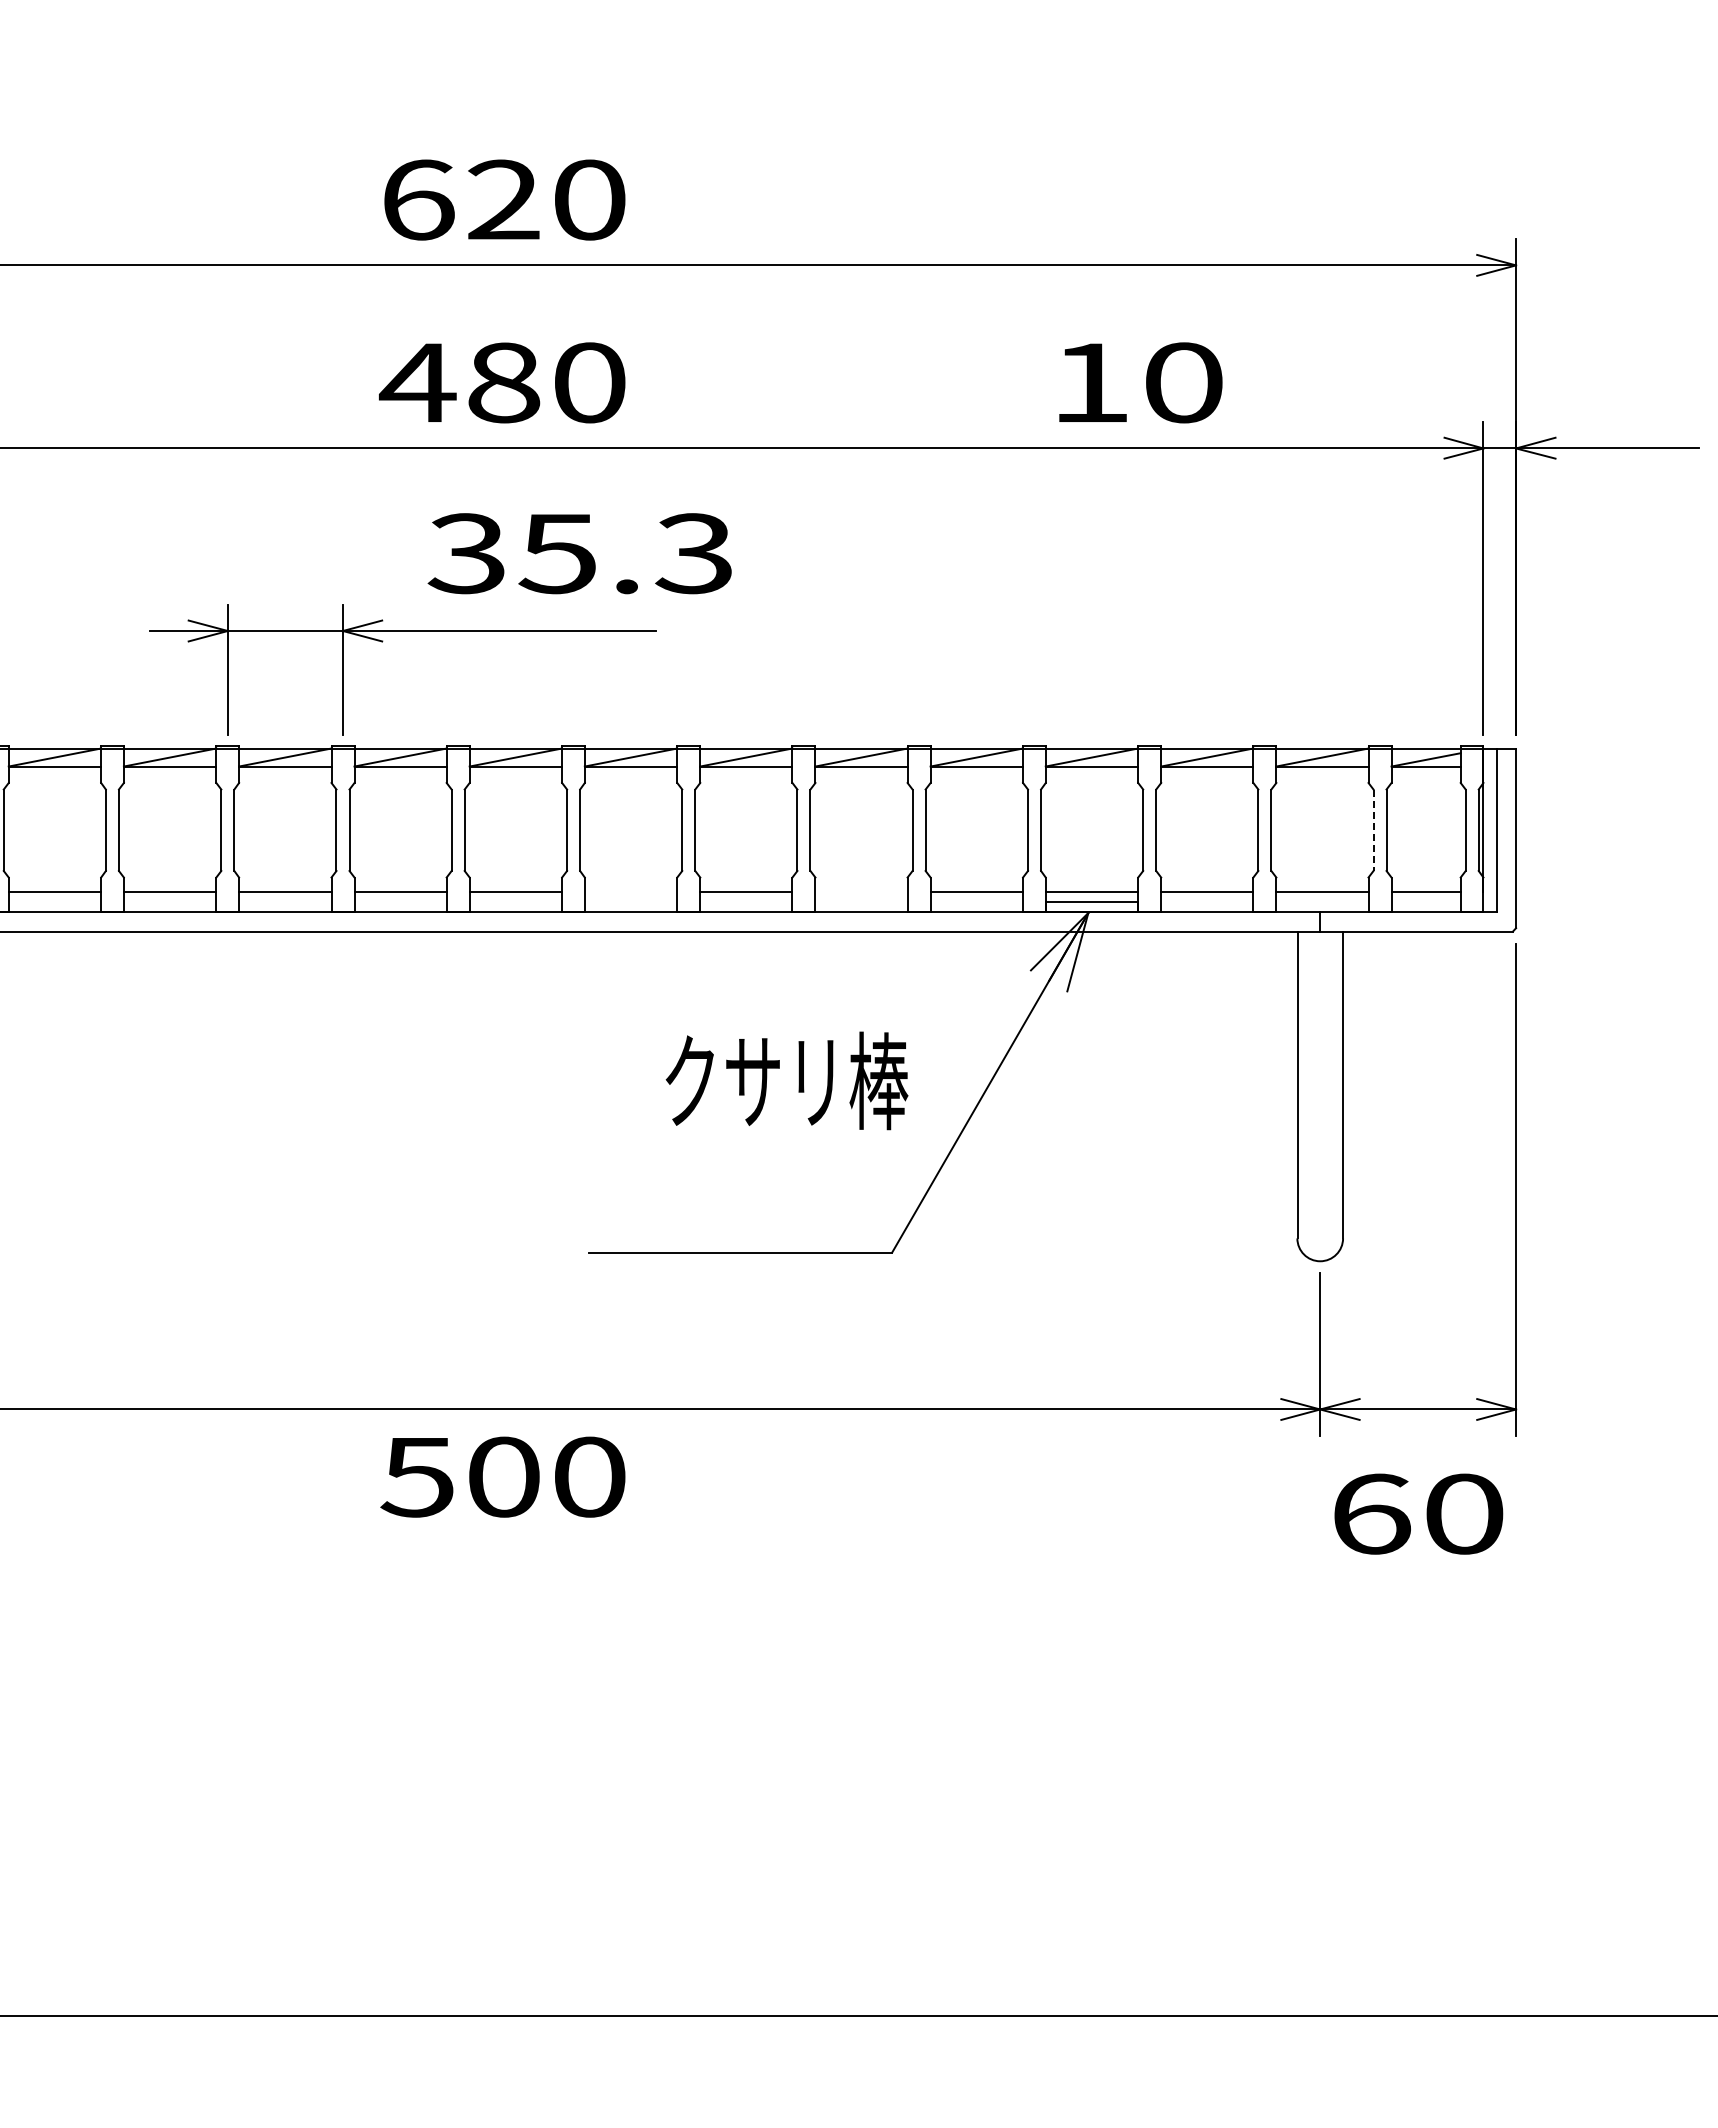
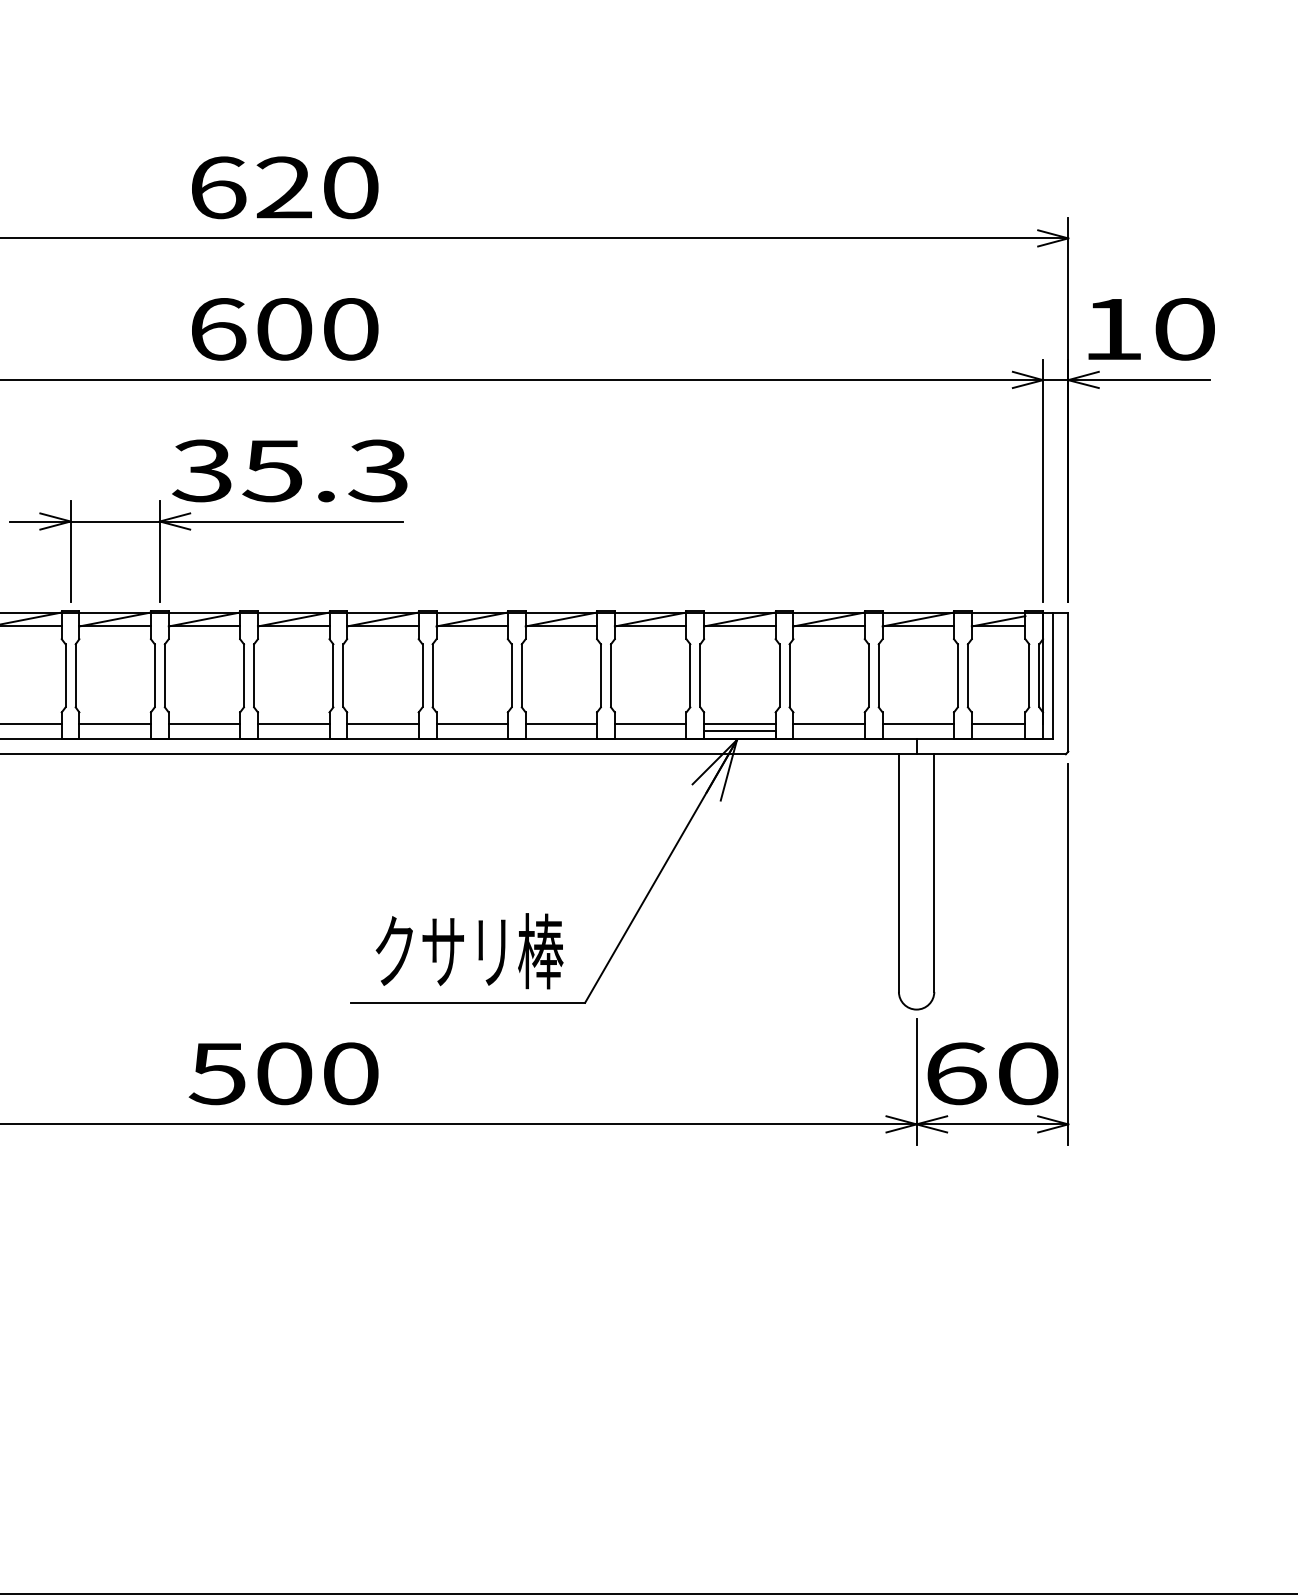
text: (459, 382) -> (250, 329), 480 -> 600
text: (1140, 382) -> (1151, 329), moved
text: (579, 553) -> (289, 470), moved
line: (1373, 830) -> (957, 676), dashed -> solid
line: (630, 892) -> (382, 724), added
line: (861, 892) -> (561, 724), added
text: (786, 1080) -> (469, 950), moved
text: (502, 1476) -> (283, 1073), moved
text: (1418, 1513) -> (992, 1073), moved

